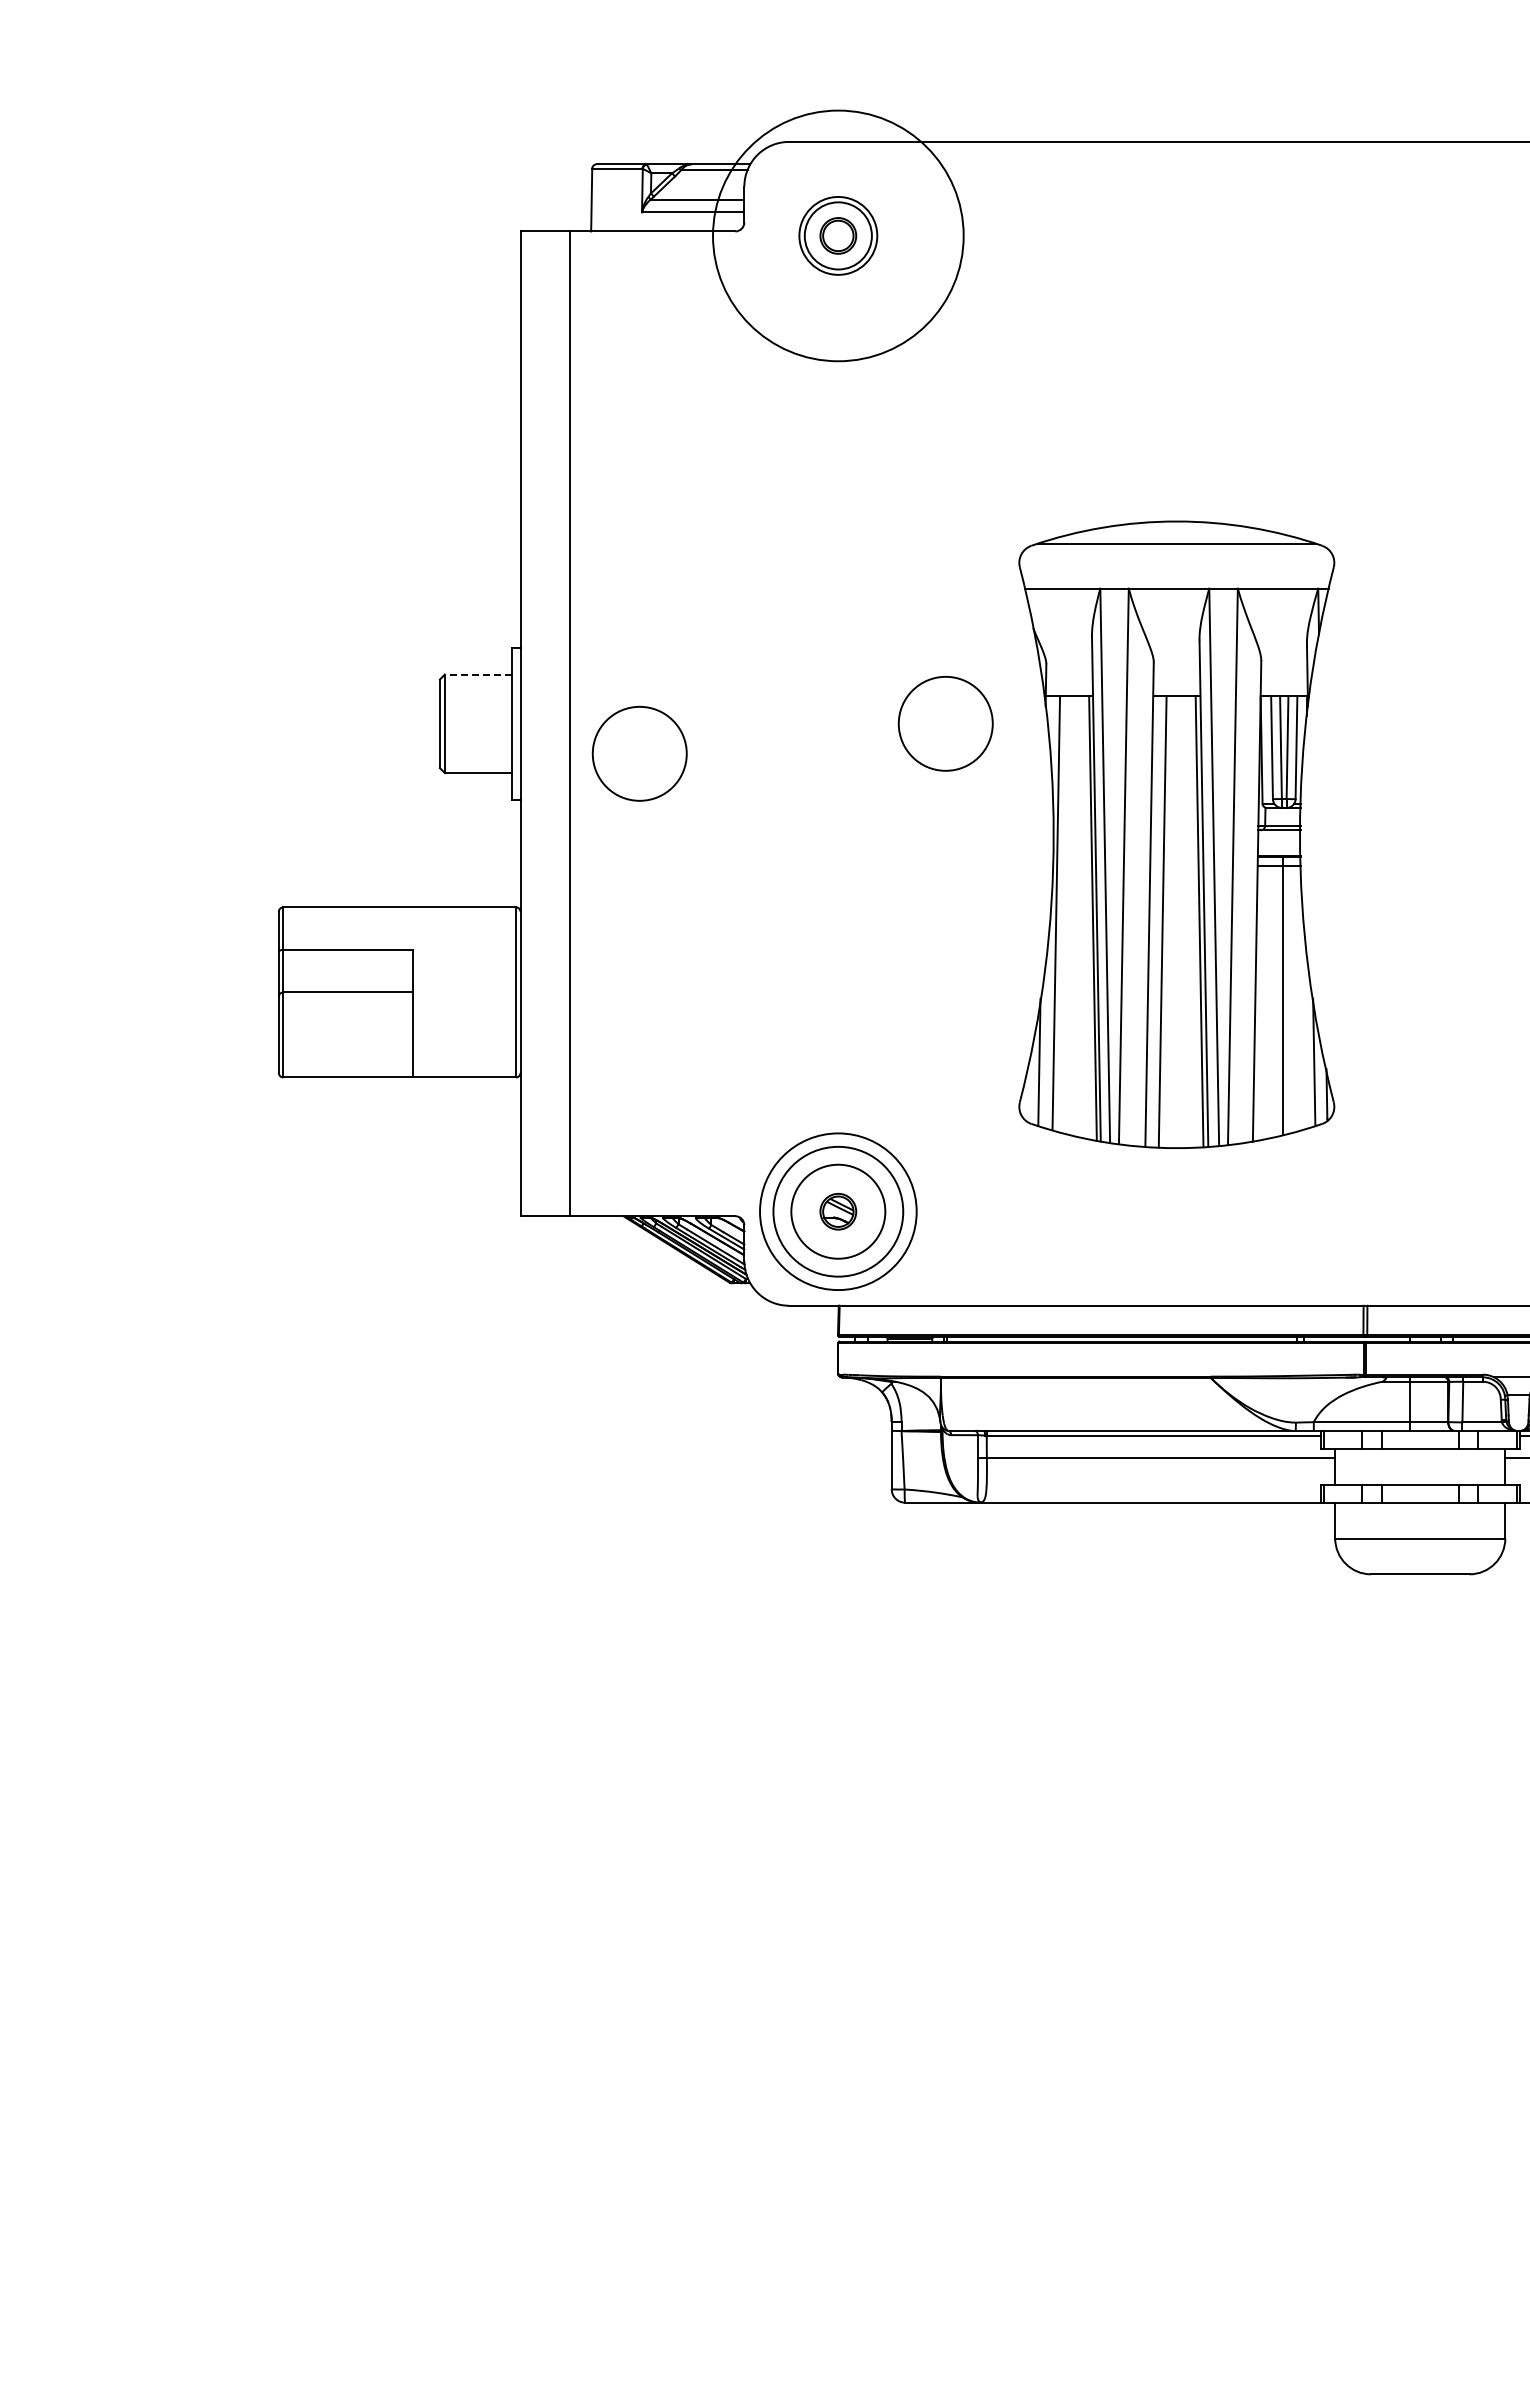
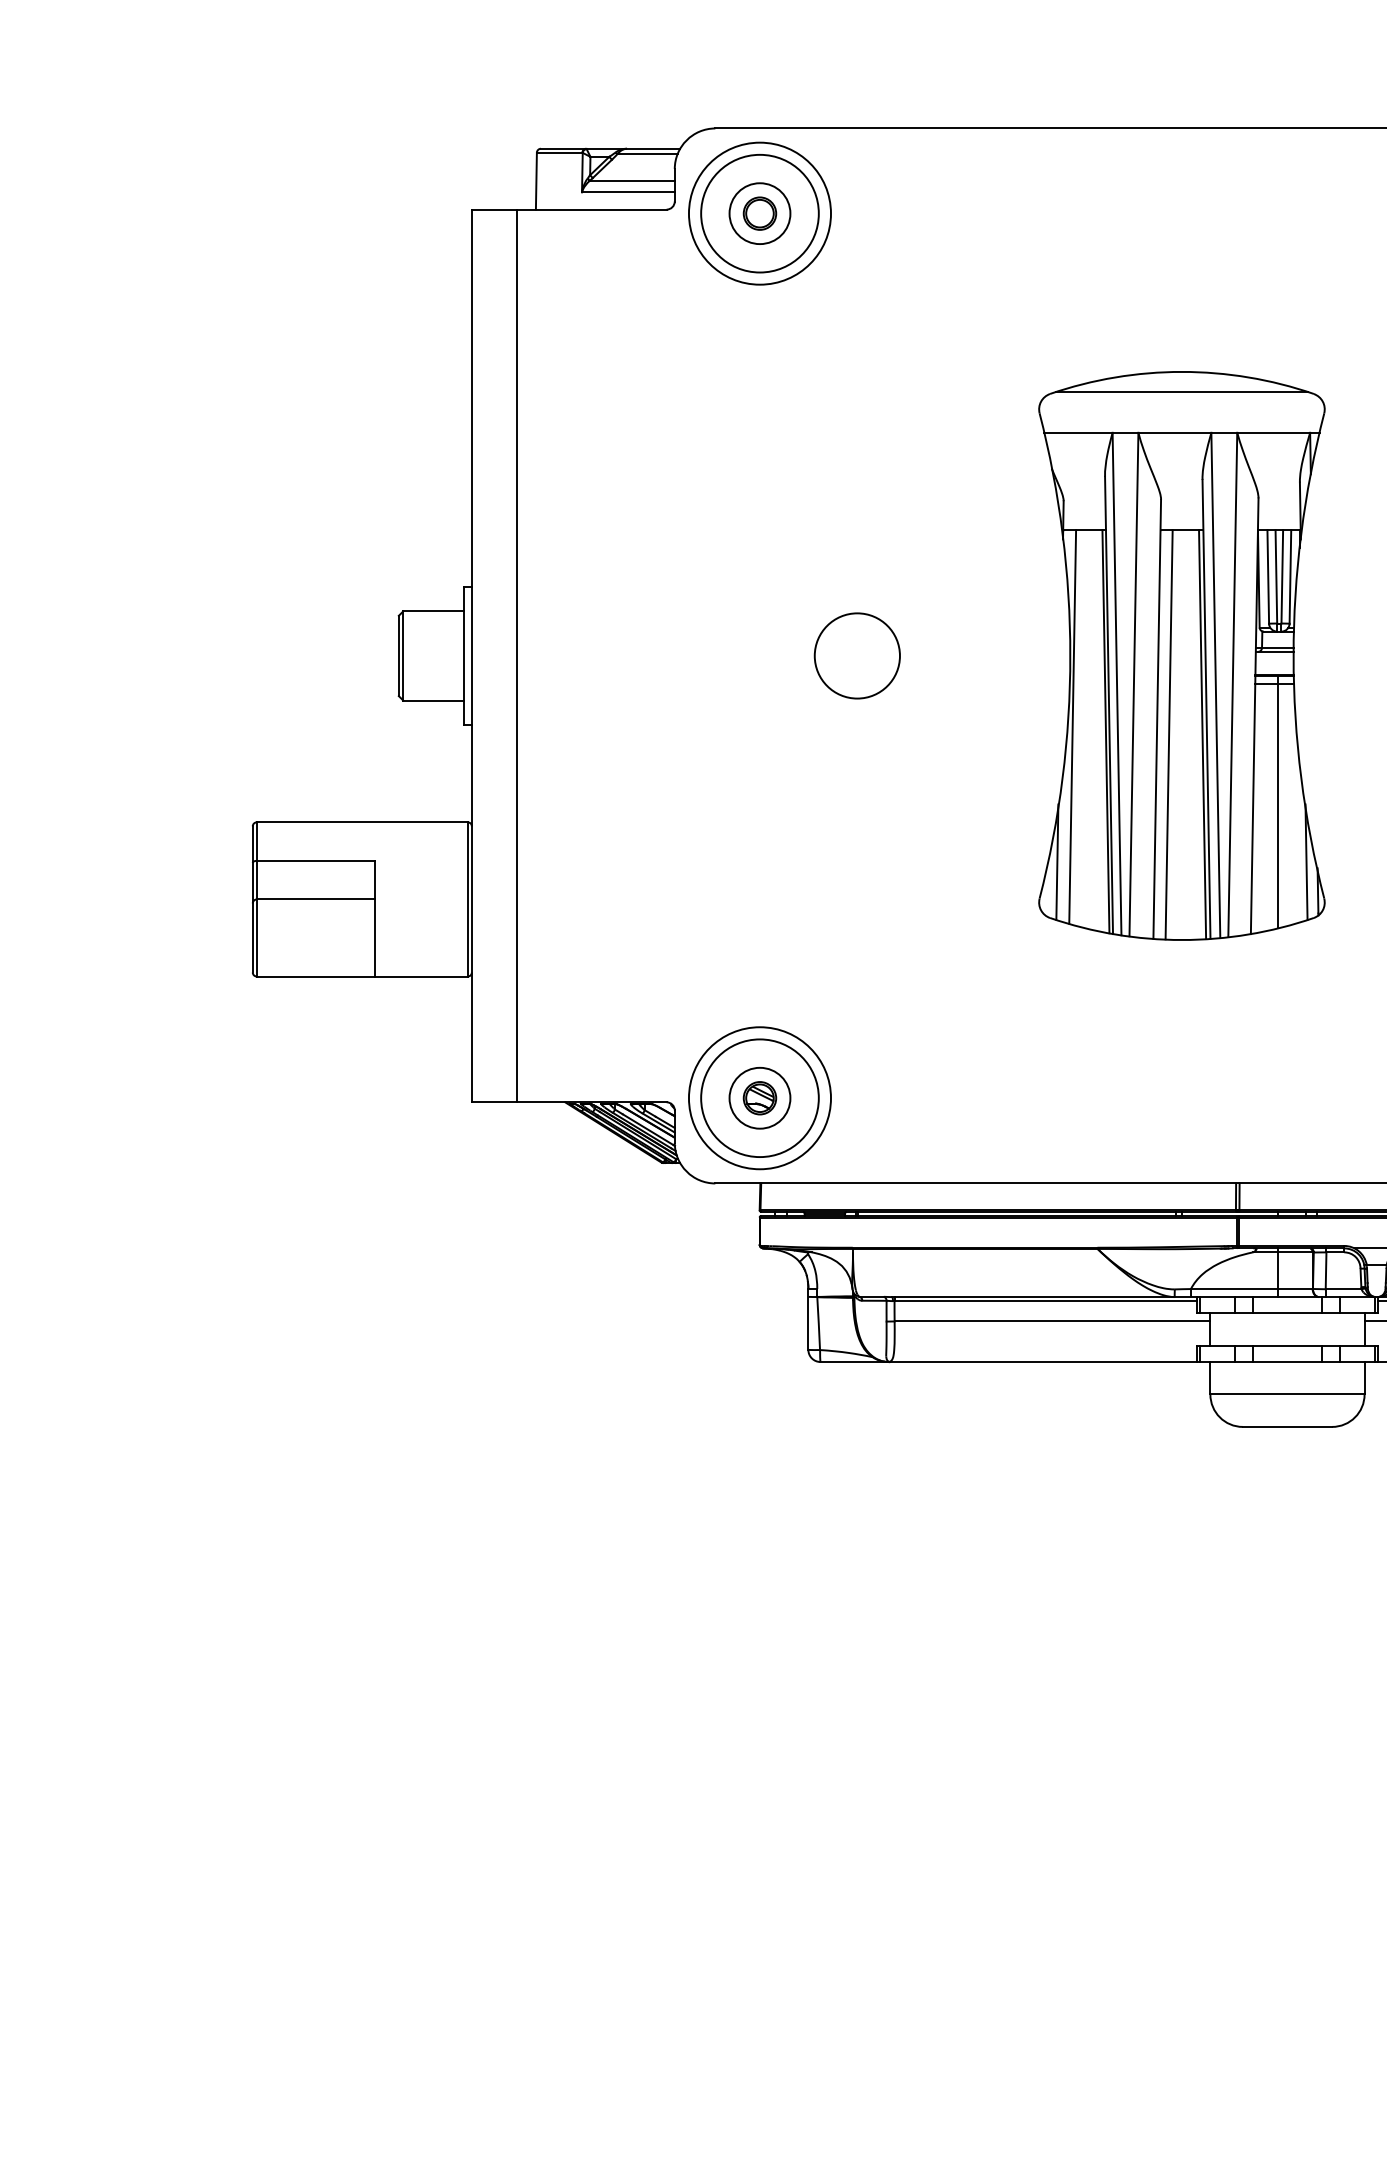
circle: (838, 235) -> (760, 213), size x0.62
circle: (838, 235) -> (760, 213), size x1.67
line: (477, 674) -> (432, 611), dashed -> solid
circle: (639, 753) -> (579, 682), removed
part: (1176, 834) -> (1181, 655), moved
circle: (837, 1211) -> (759, 1098), size x0.71

